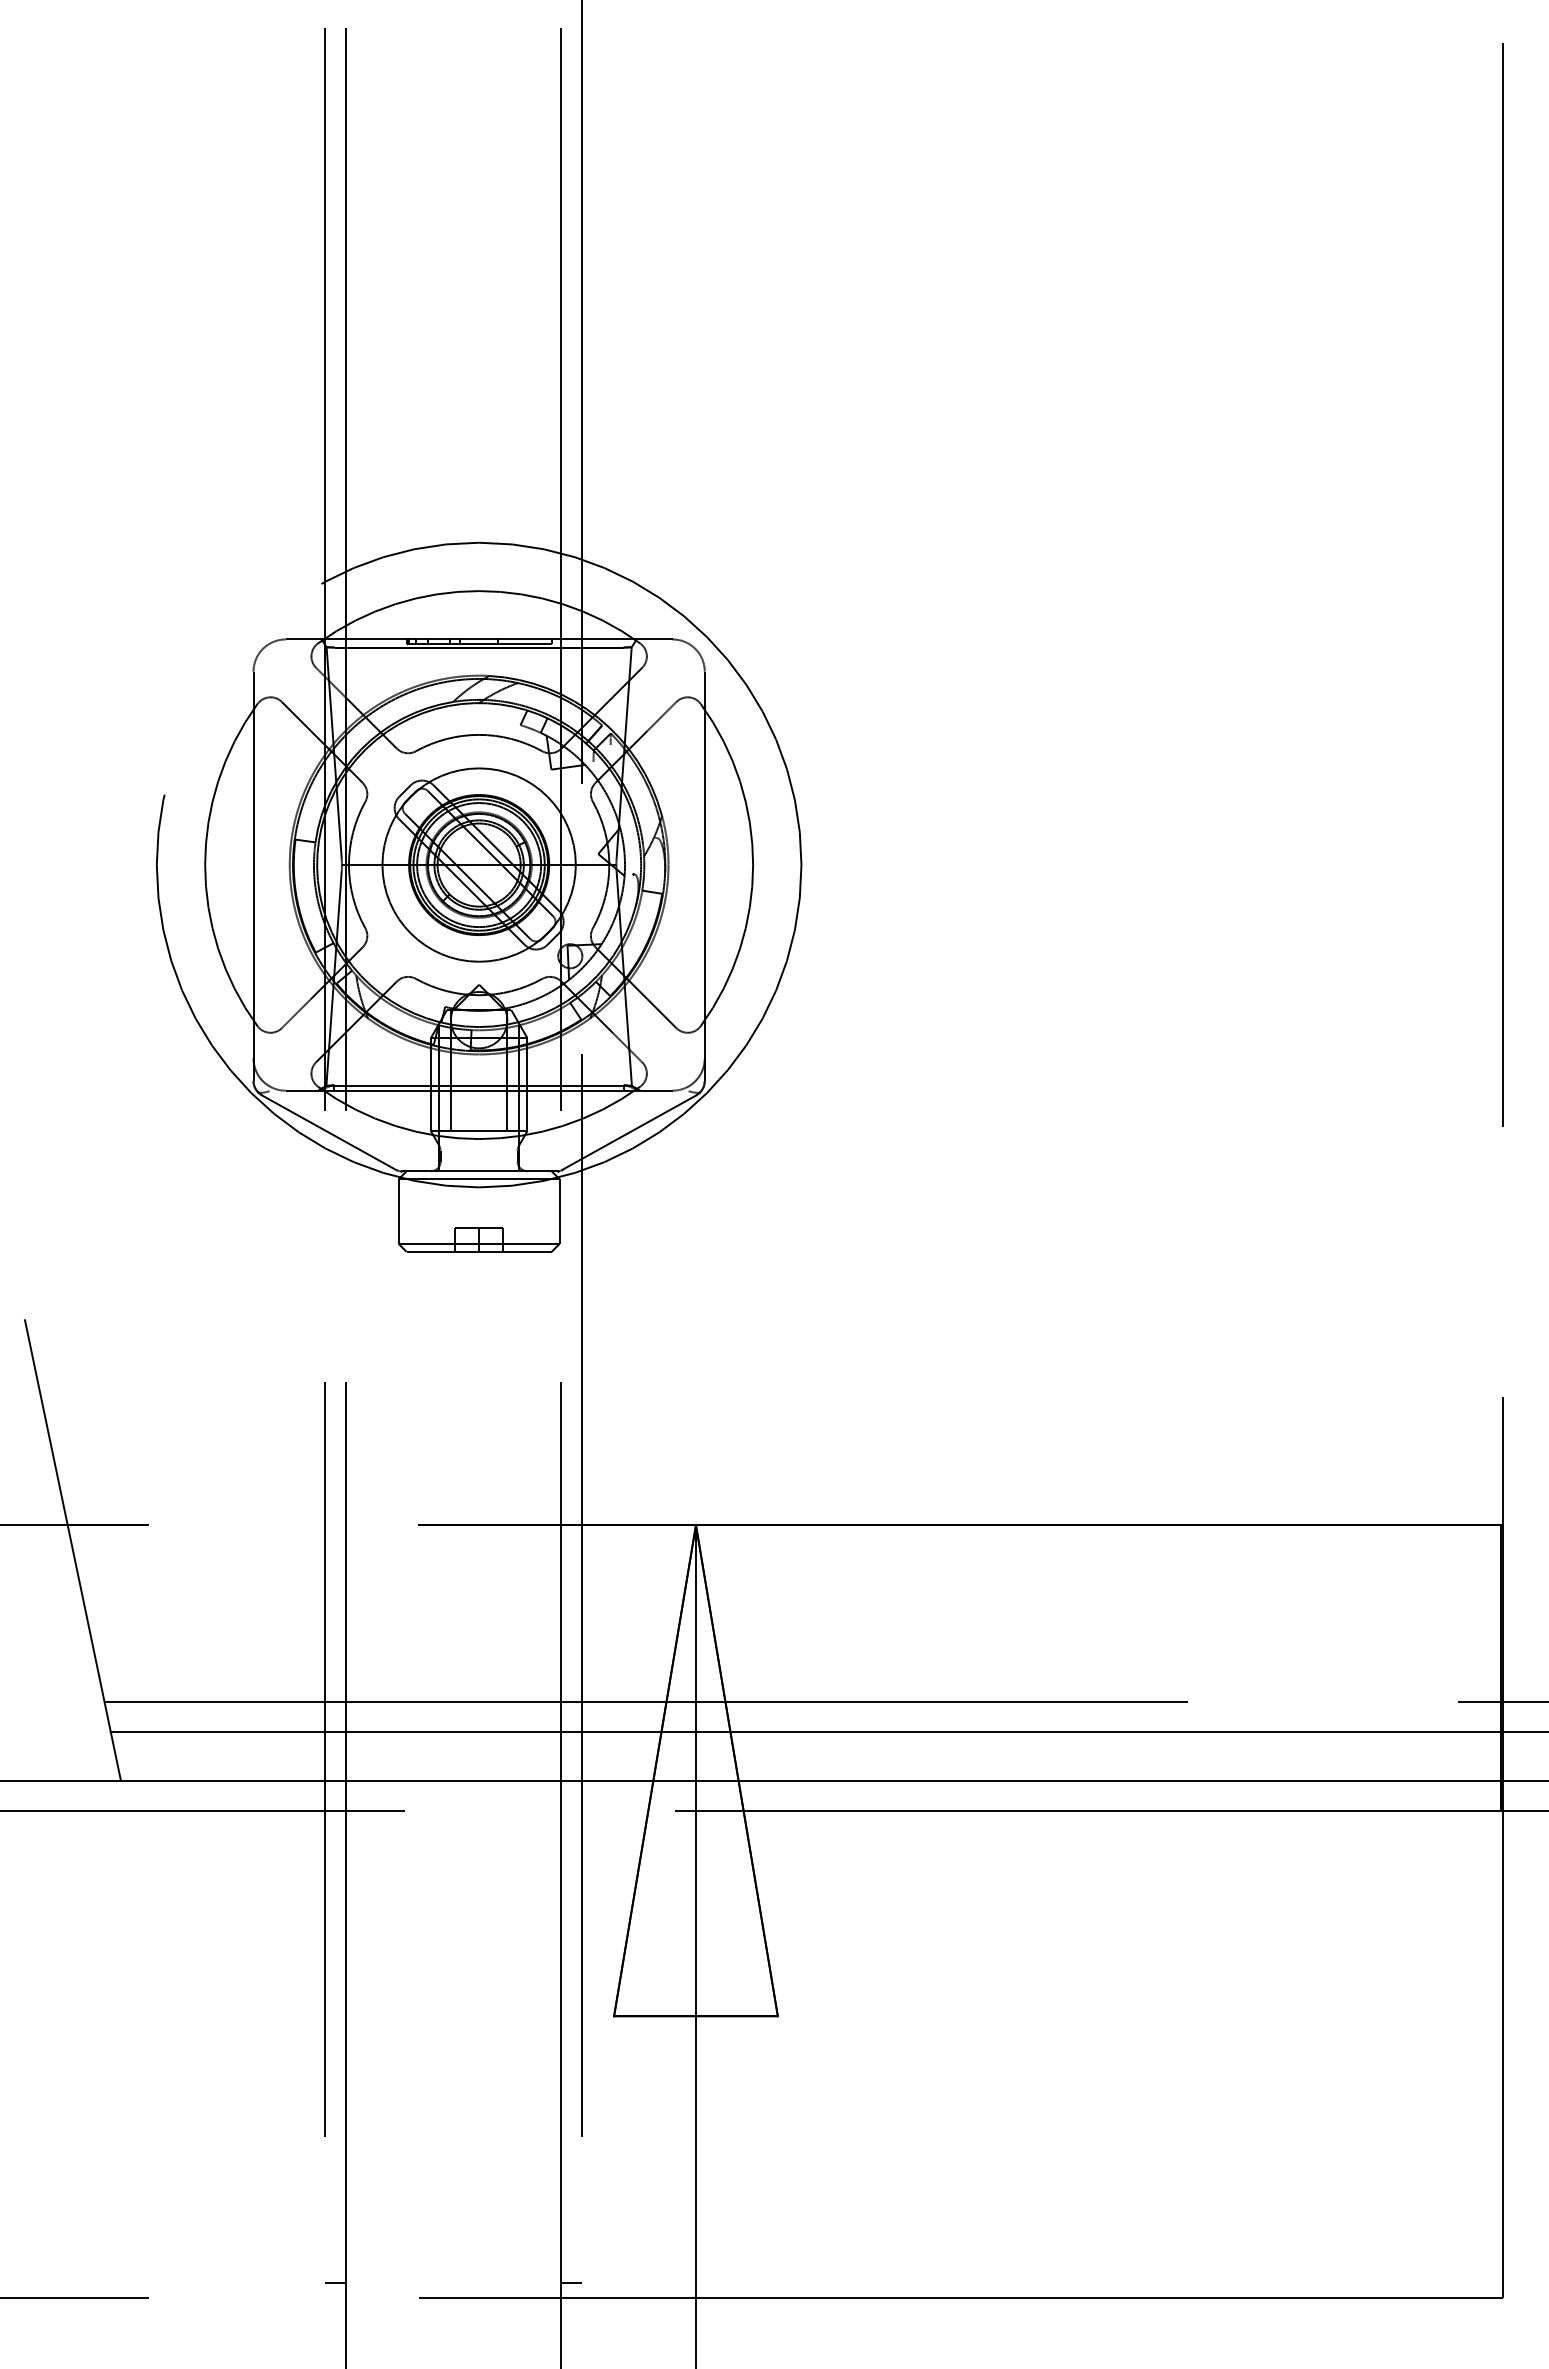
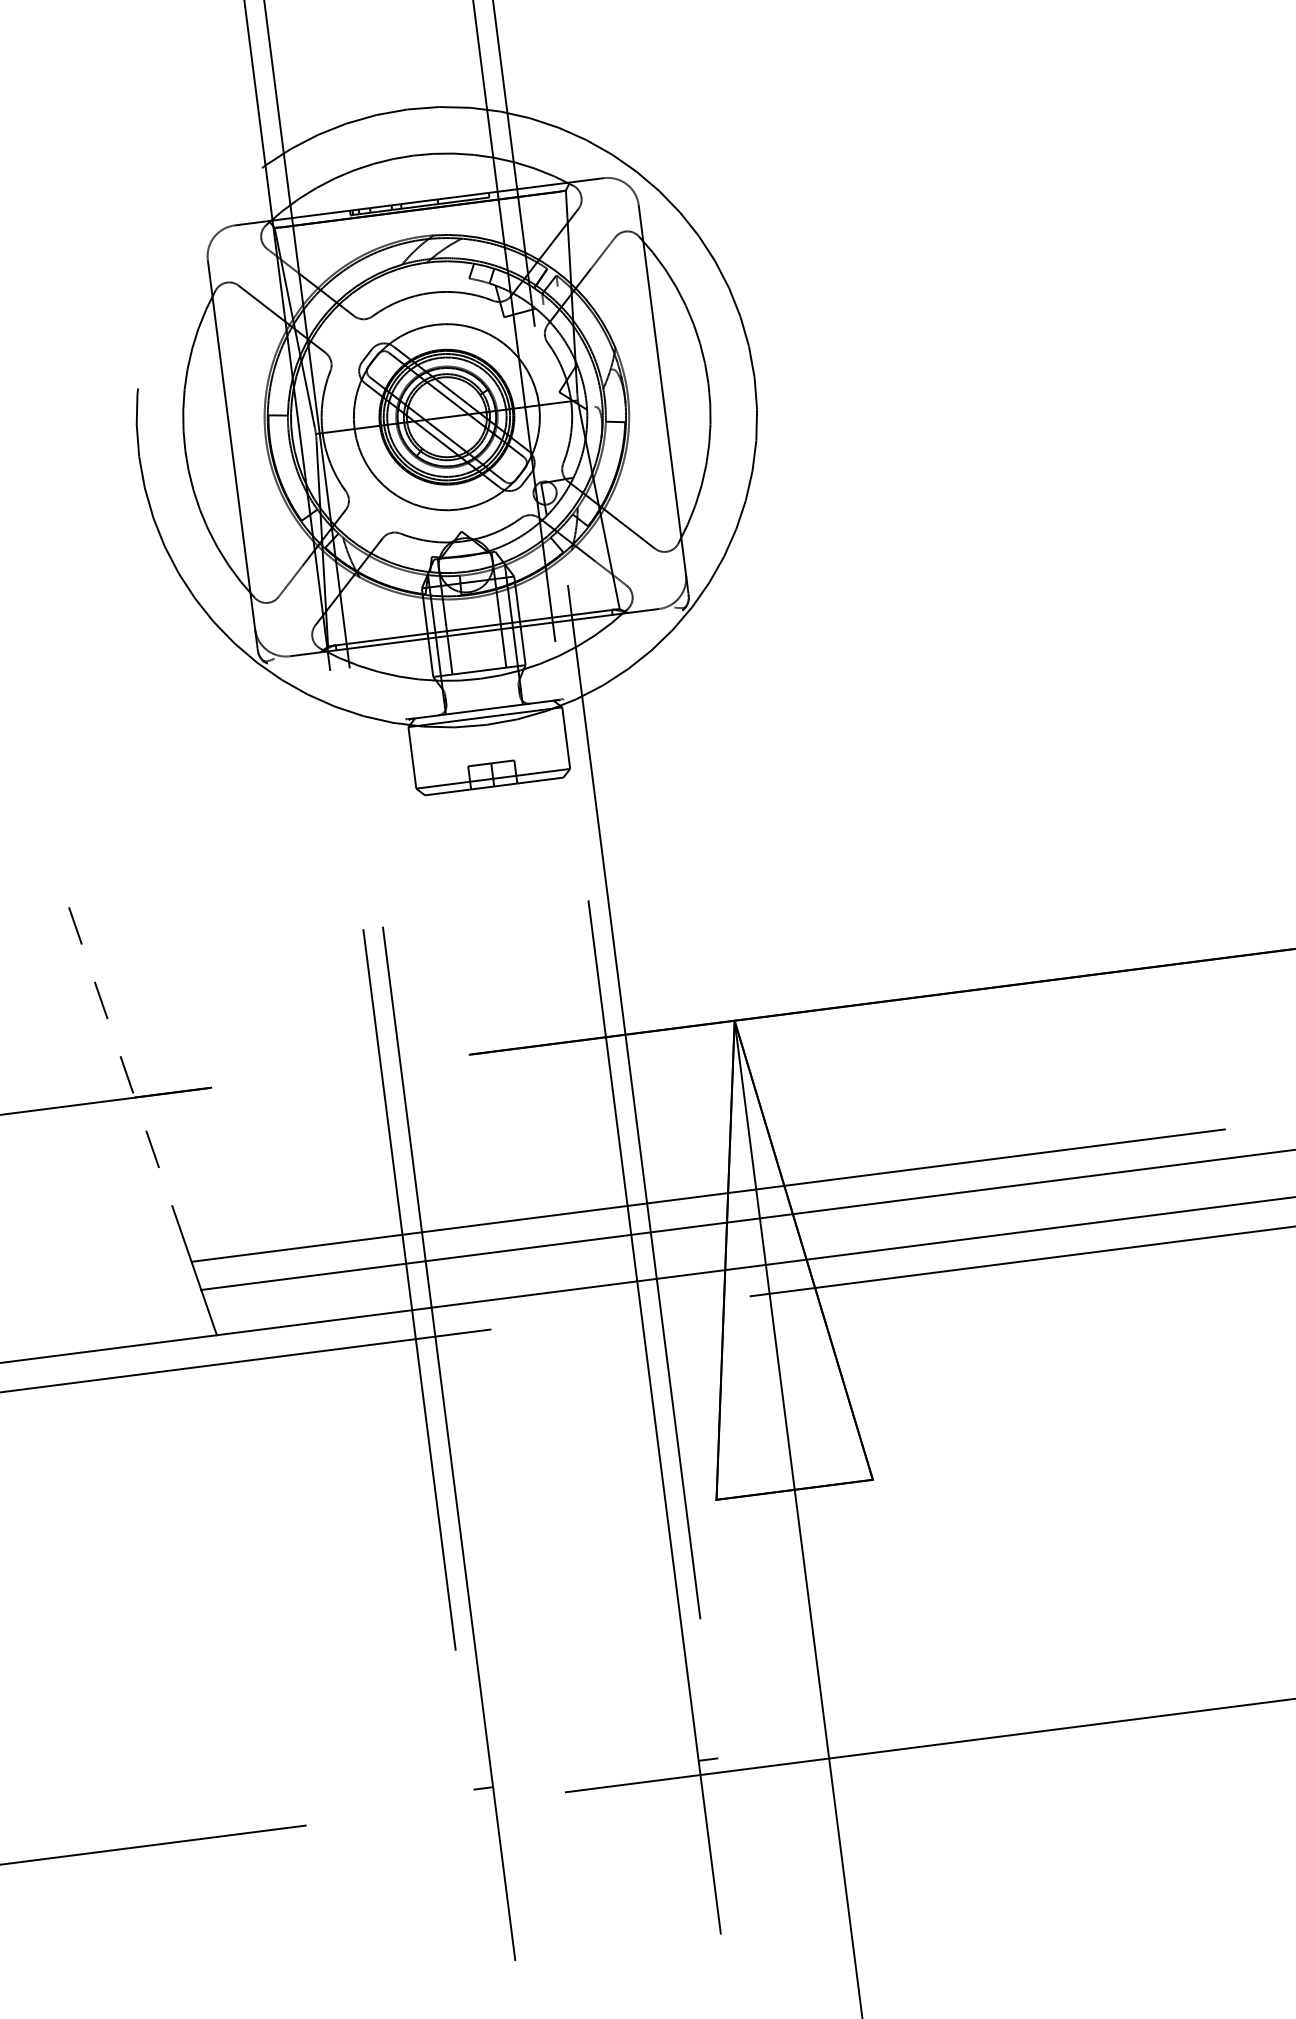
line: (328, 1132) -> (335, 690), removed
line: (628, 1132) -> (622, 654), removed
line: (62, 1498) -> (126, 1072), solid -> dashed

